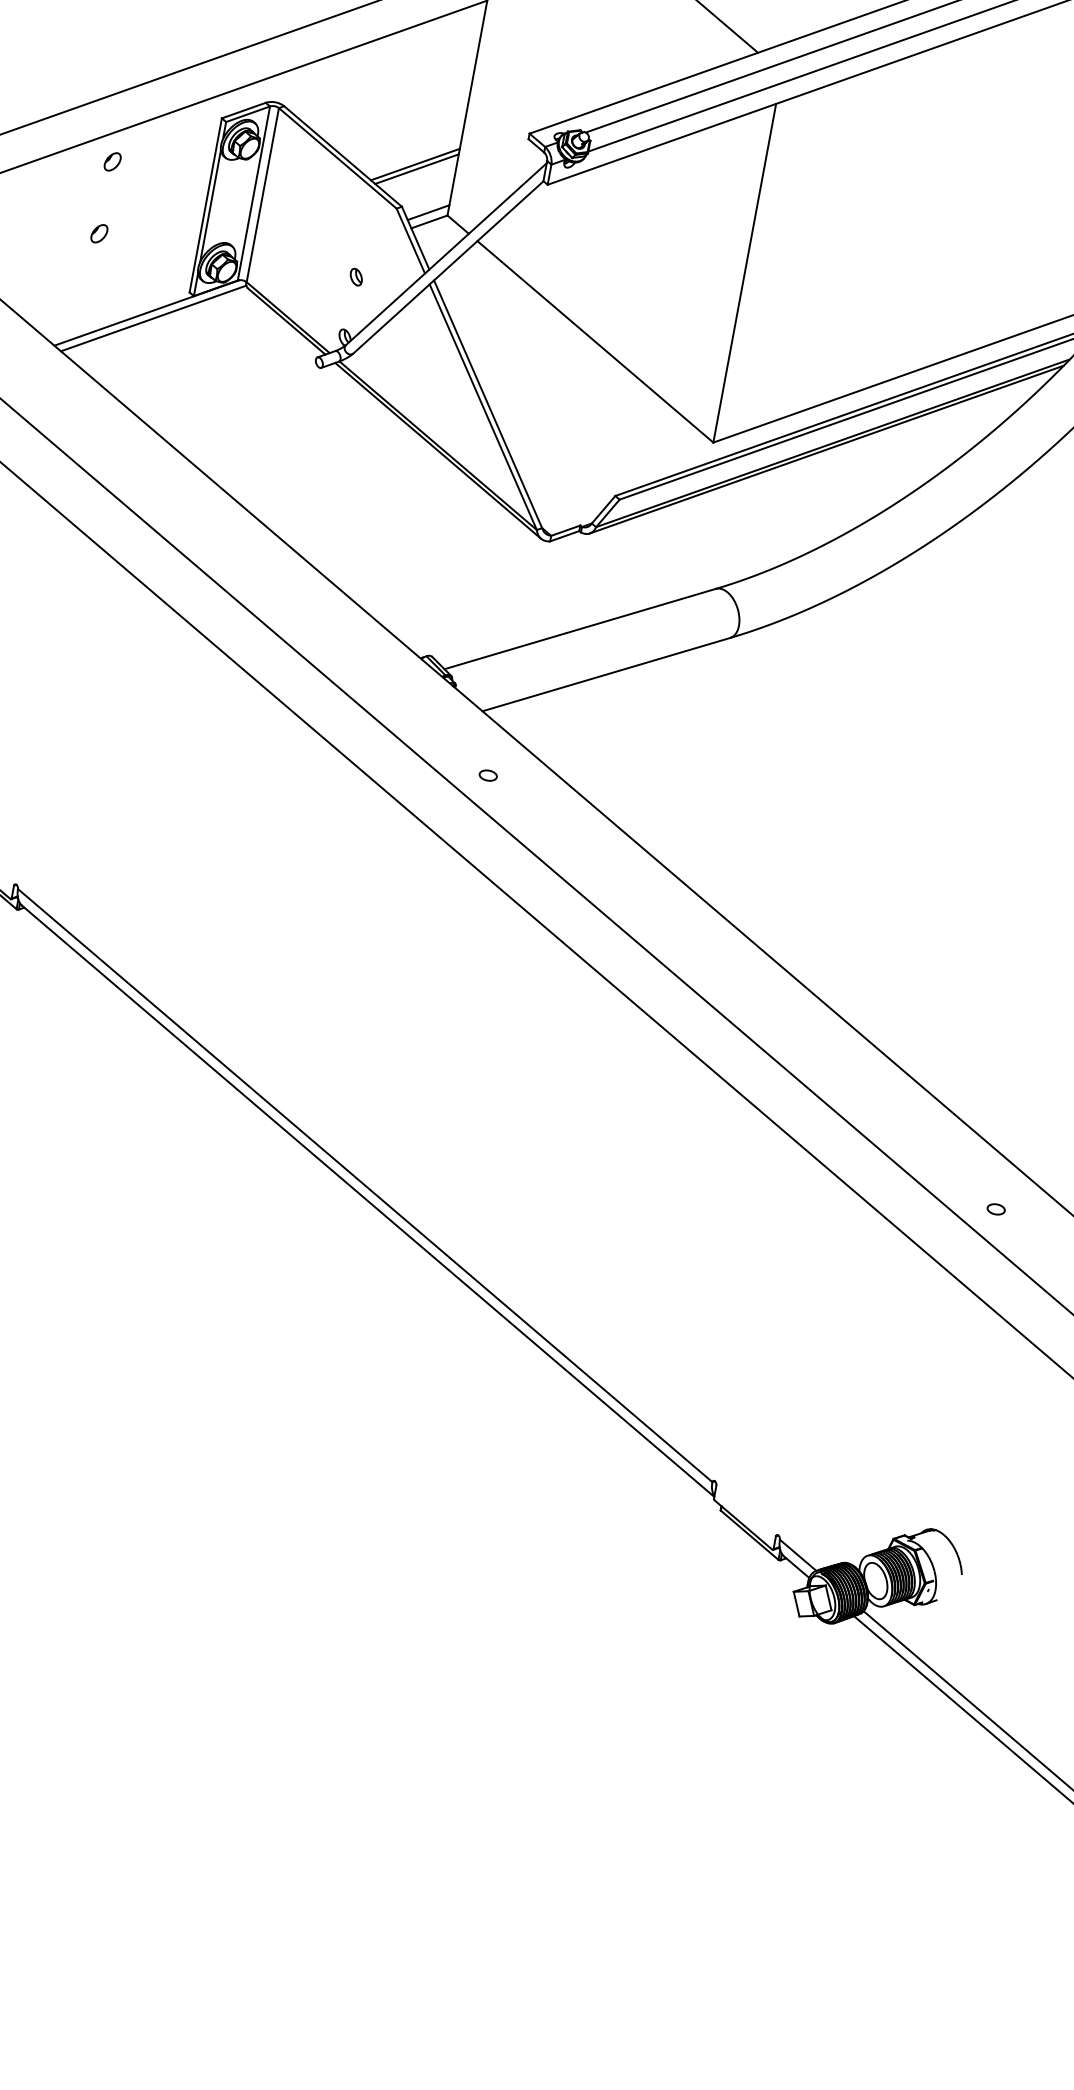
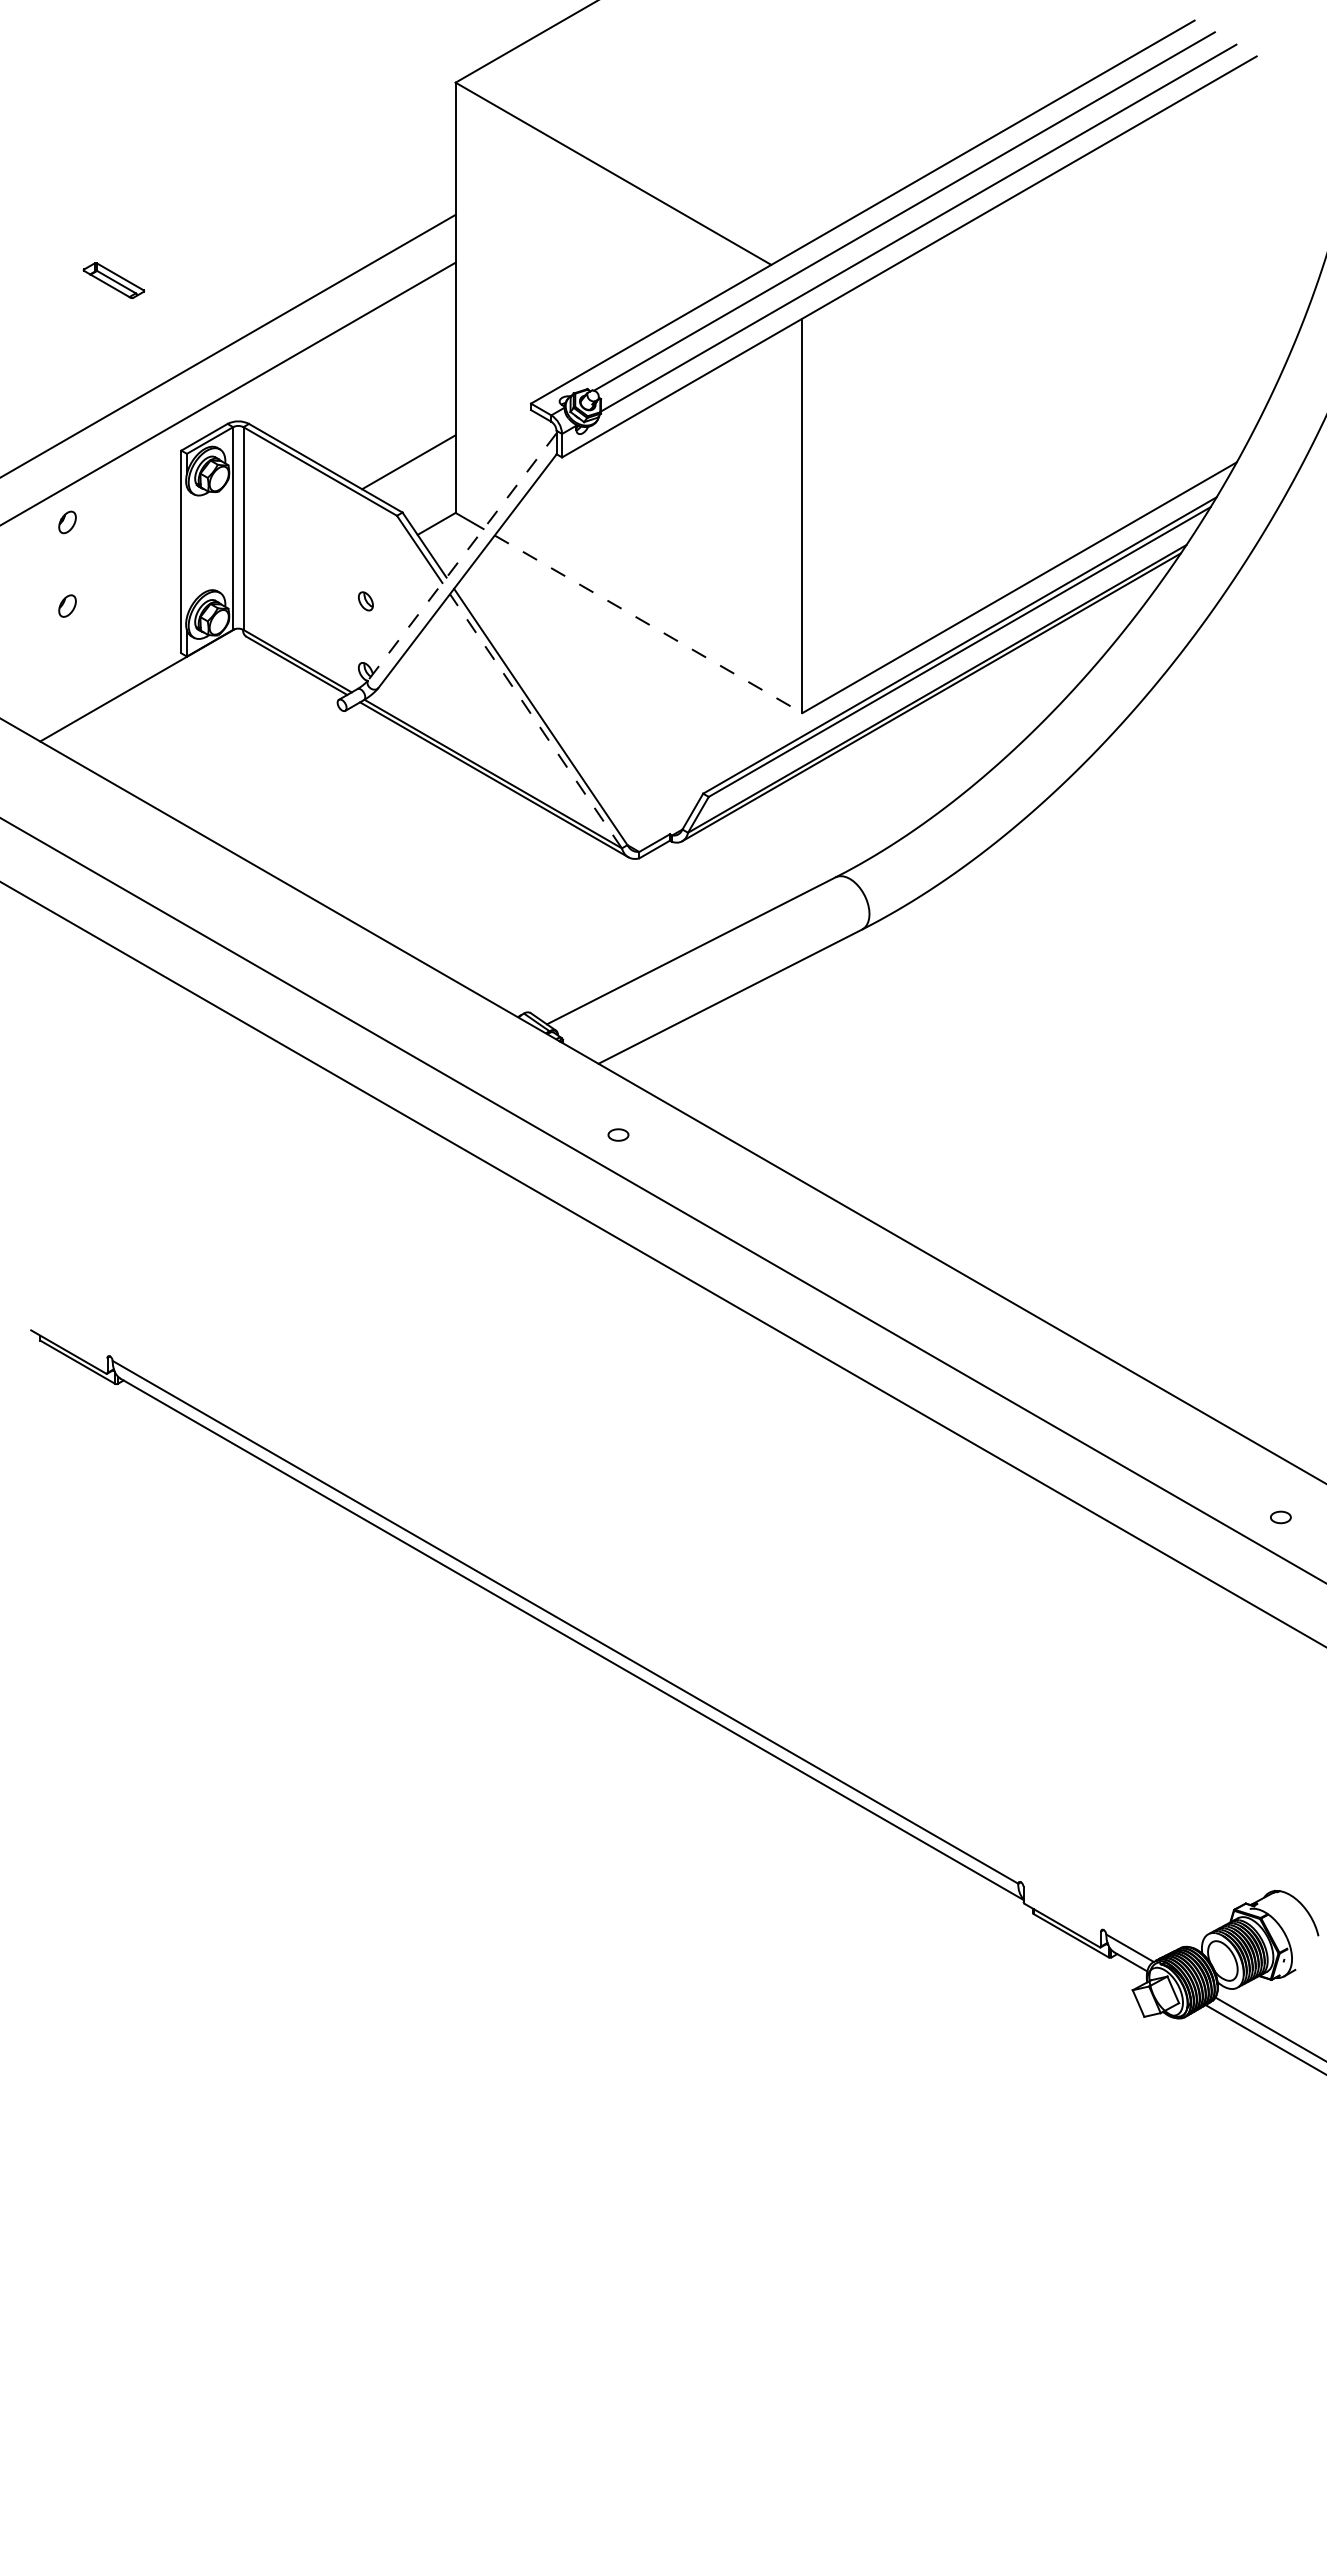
line: (416, 168) -> (411, 466), removed
line: (210, 206) -> (186, 552), removed
line: (428, 212) -> (433, 513), removed
line: (446, 254) -> (462, 557), solid -> dashed
line: (153, 317) -> (145, 689), removed
line: (595, 342) -> (648, 624), solid -> dashed
line: (483, 406) -> (535, 720), solid -> dashed

